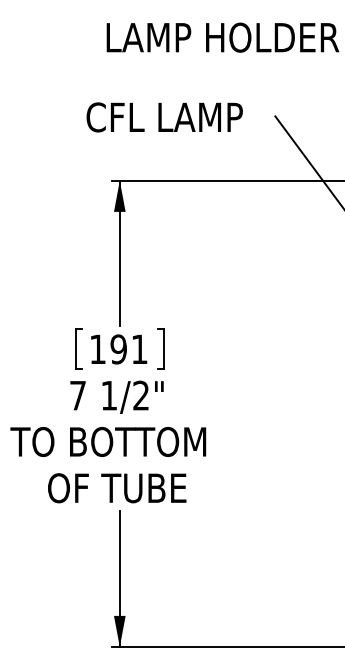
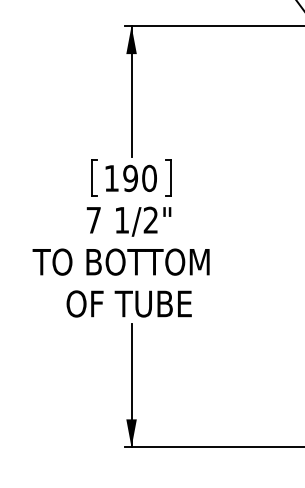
text: (139, 349) -> (149, 178), 191 -> 190

